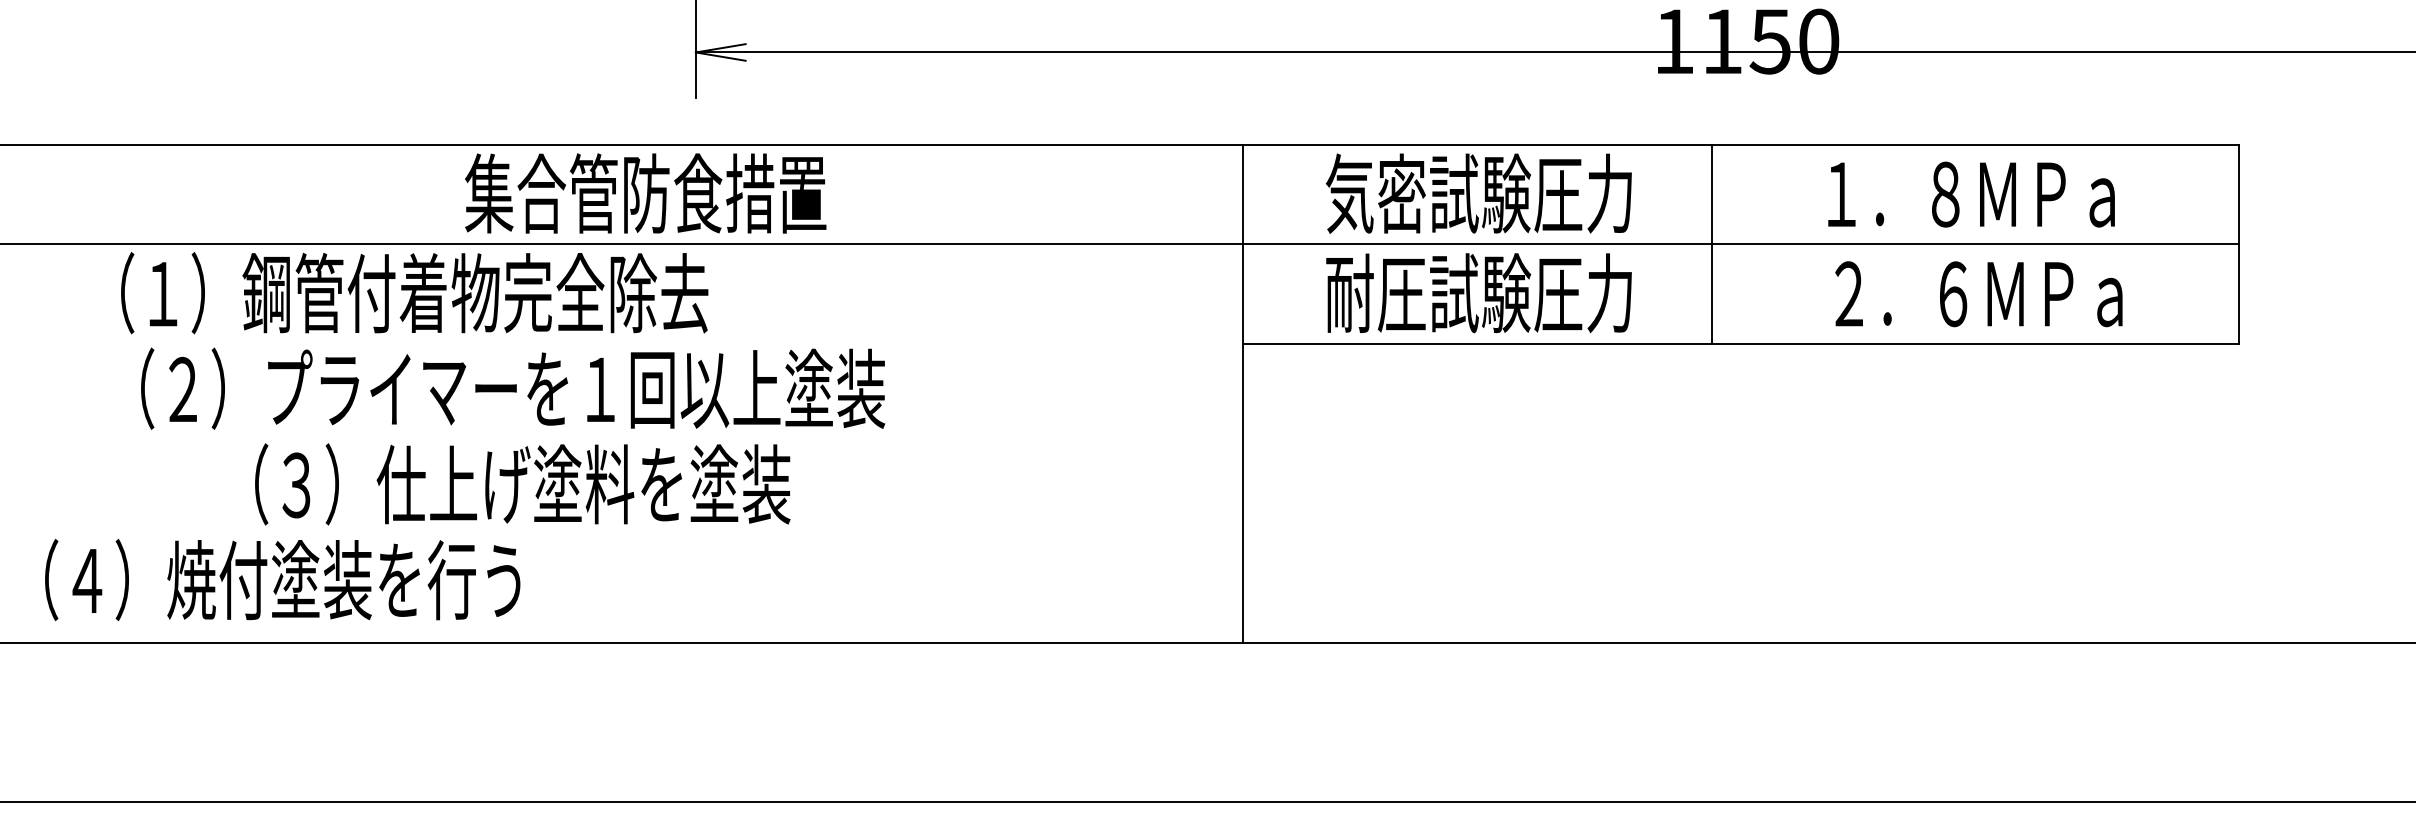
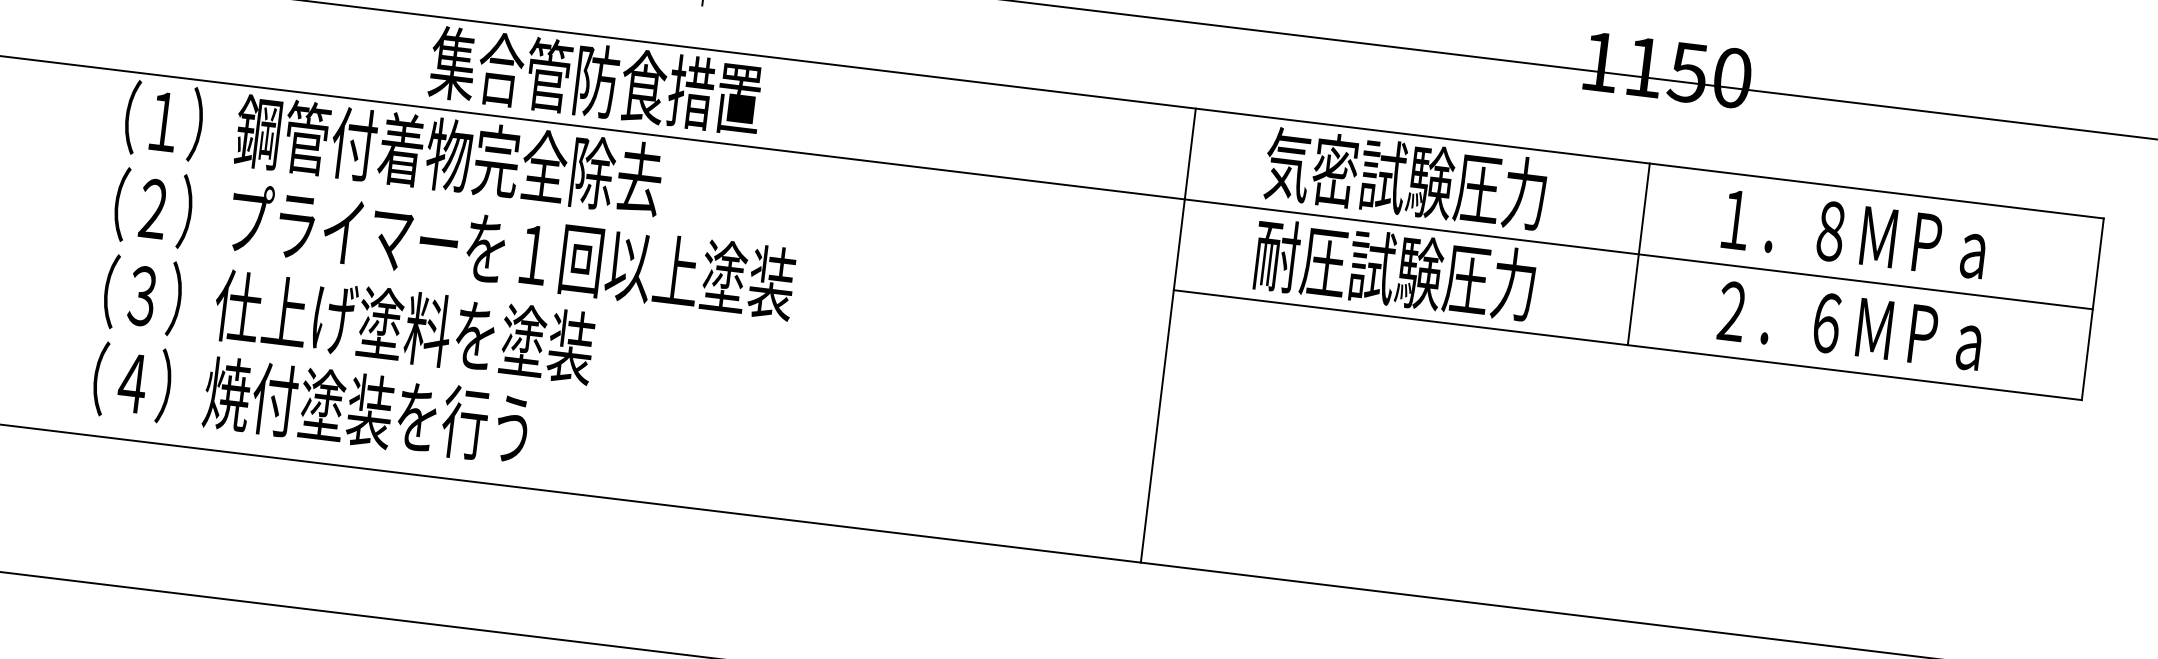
text: (645, 193) -> (595, 80), moved
line: (1711, 244) -> (1638, 254), moved
text: (414, 293) -> (393, 148), moved
text: (513, 388) -> (454, 244), moved
text: (522, 484) -> (348, 320), moved
text: (282, 579) -> (310, 403), moved

